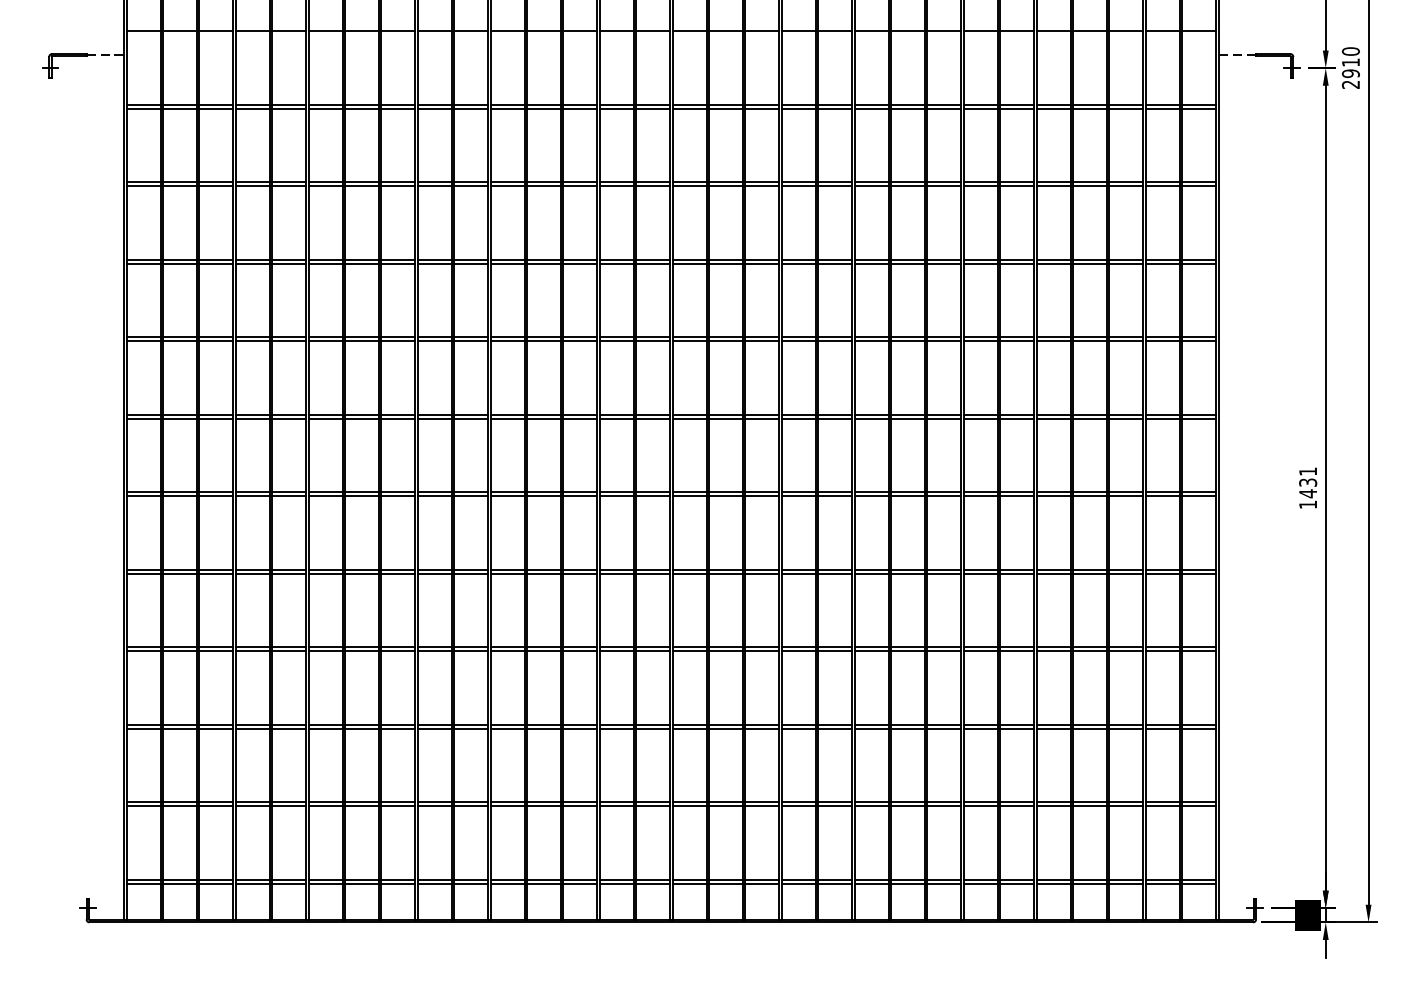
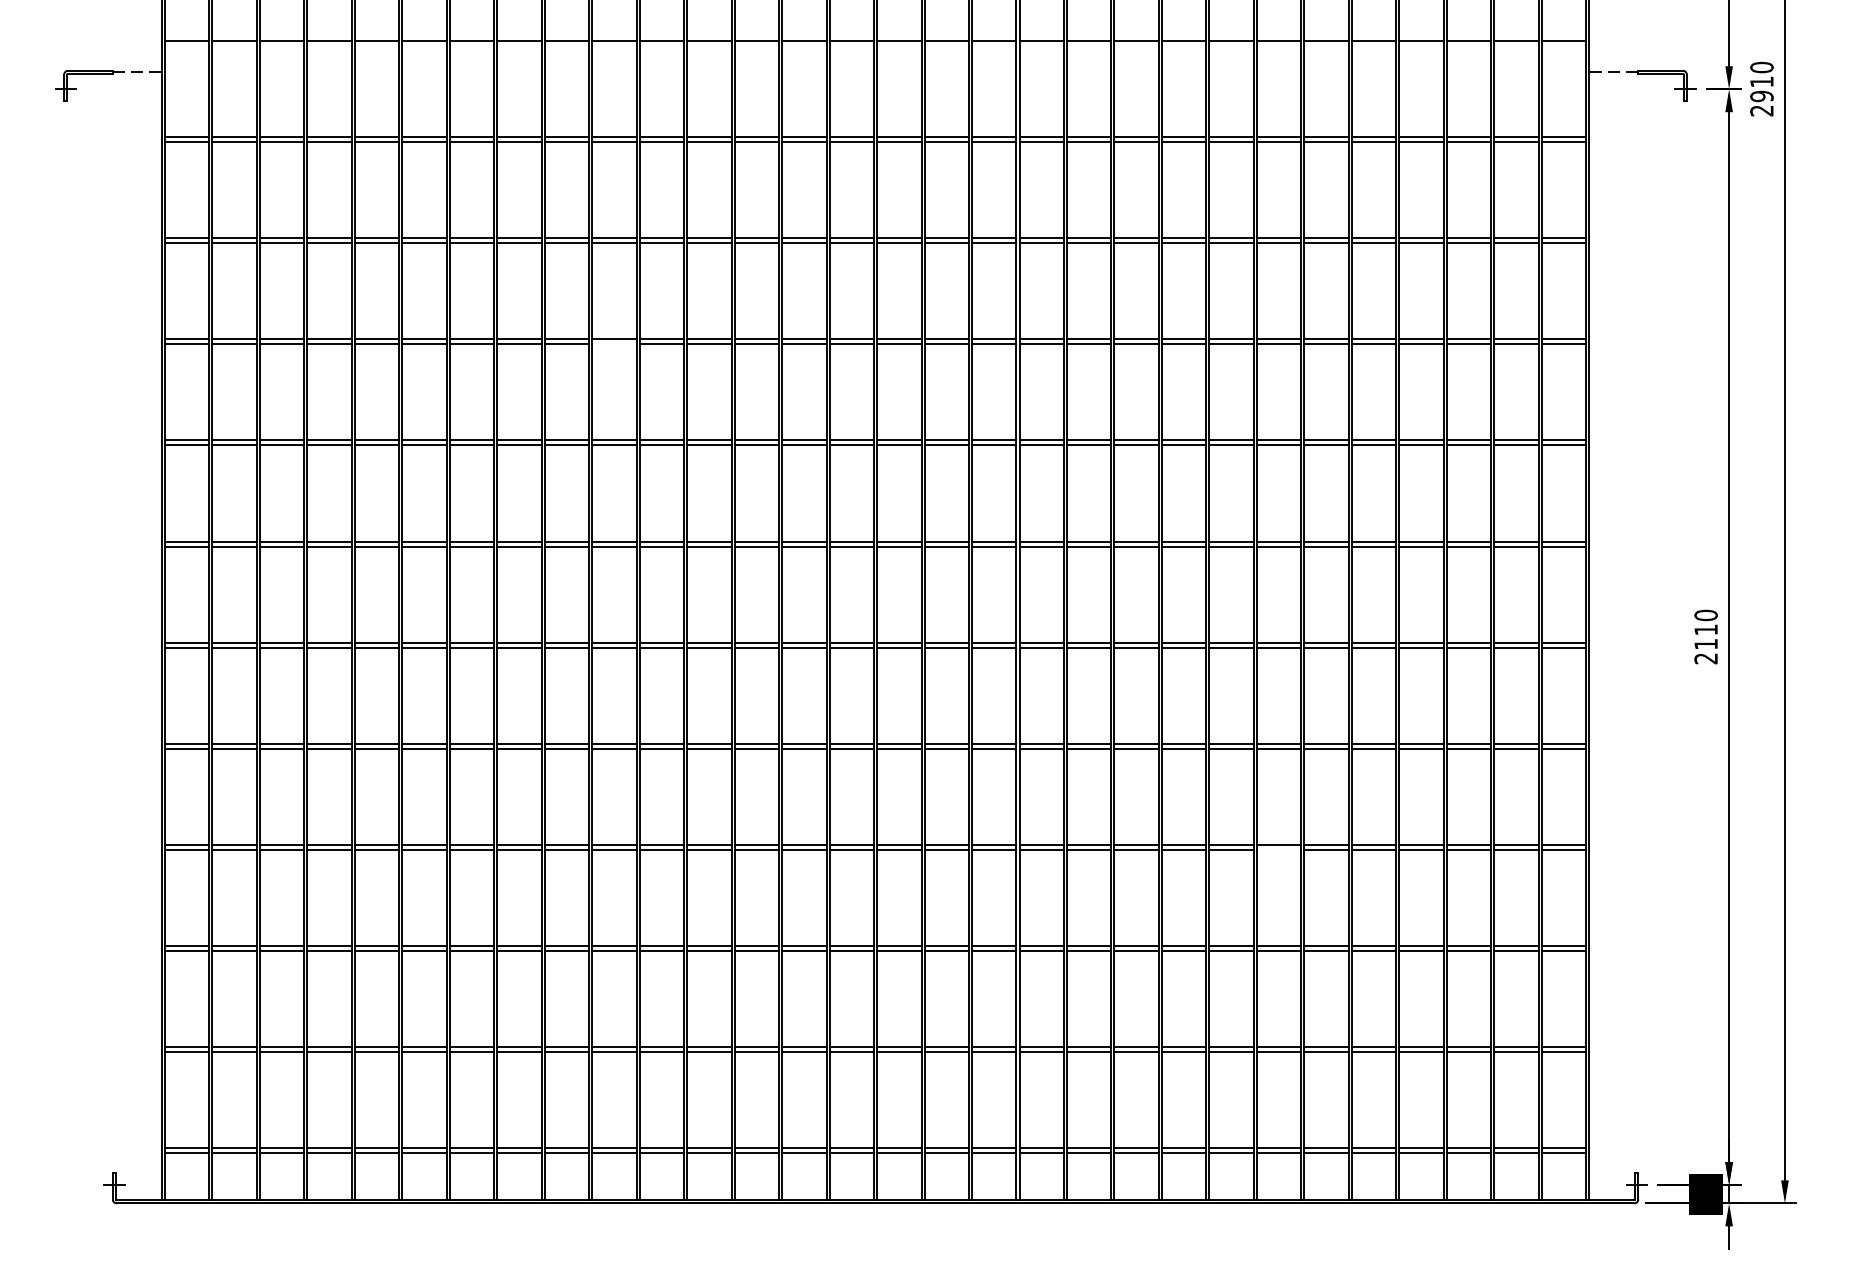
line: (471, 263) -> (614, 344), removed
text: (1307, 487) -> (1705, 636), 1431 -> 2110
line: (980, 651) -> (1278, 849), removed

